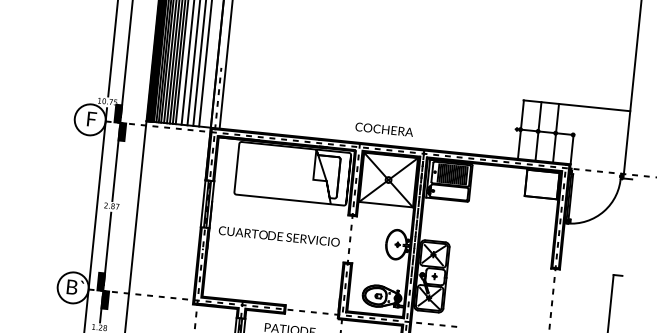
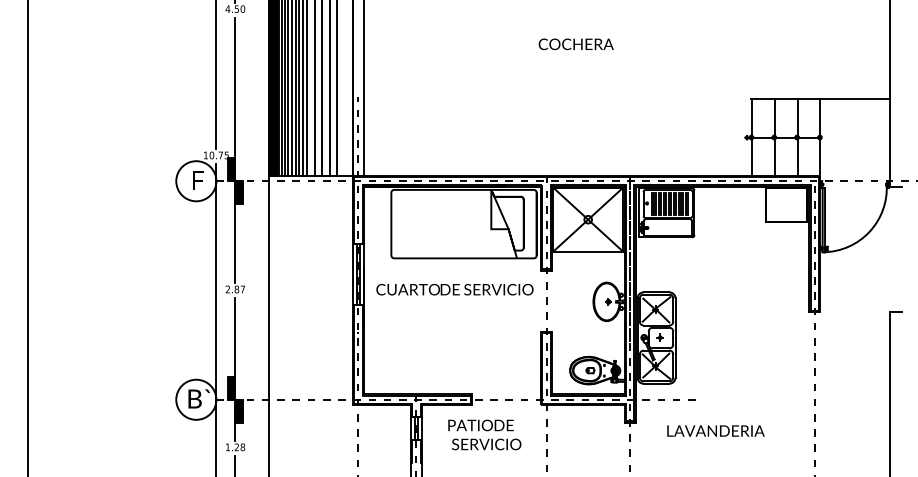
line: (574, 119) -> (819, 117), added
text: (383, 129) -> (575, 44), moved
text: (278, 236) -> (454, 289), moved

